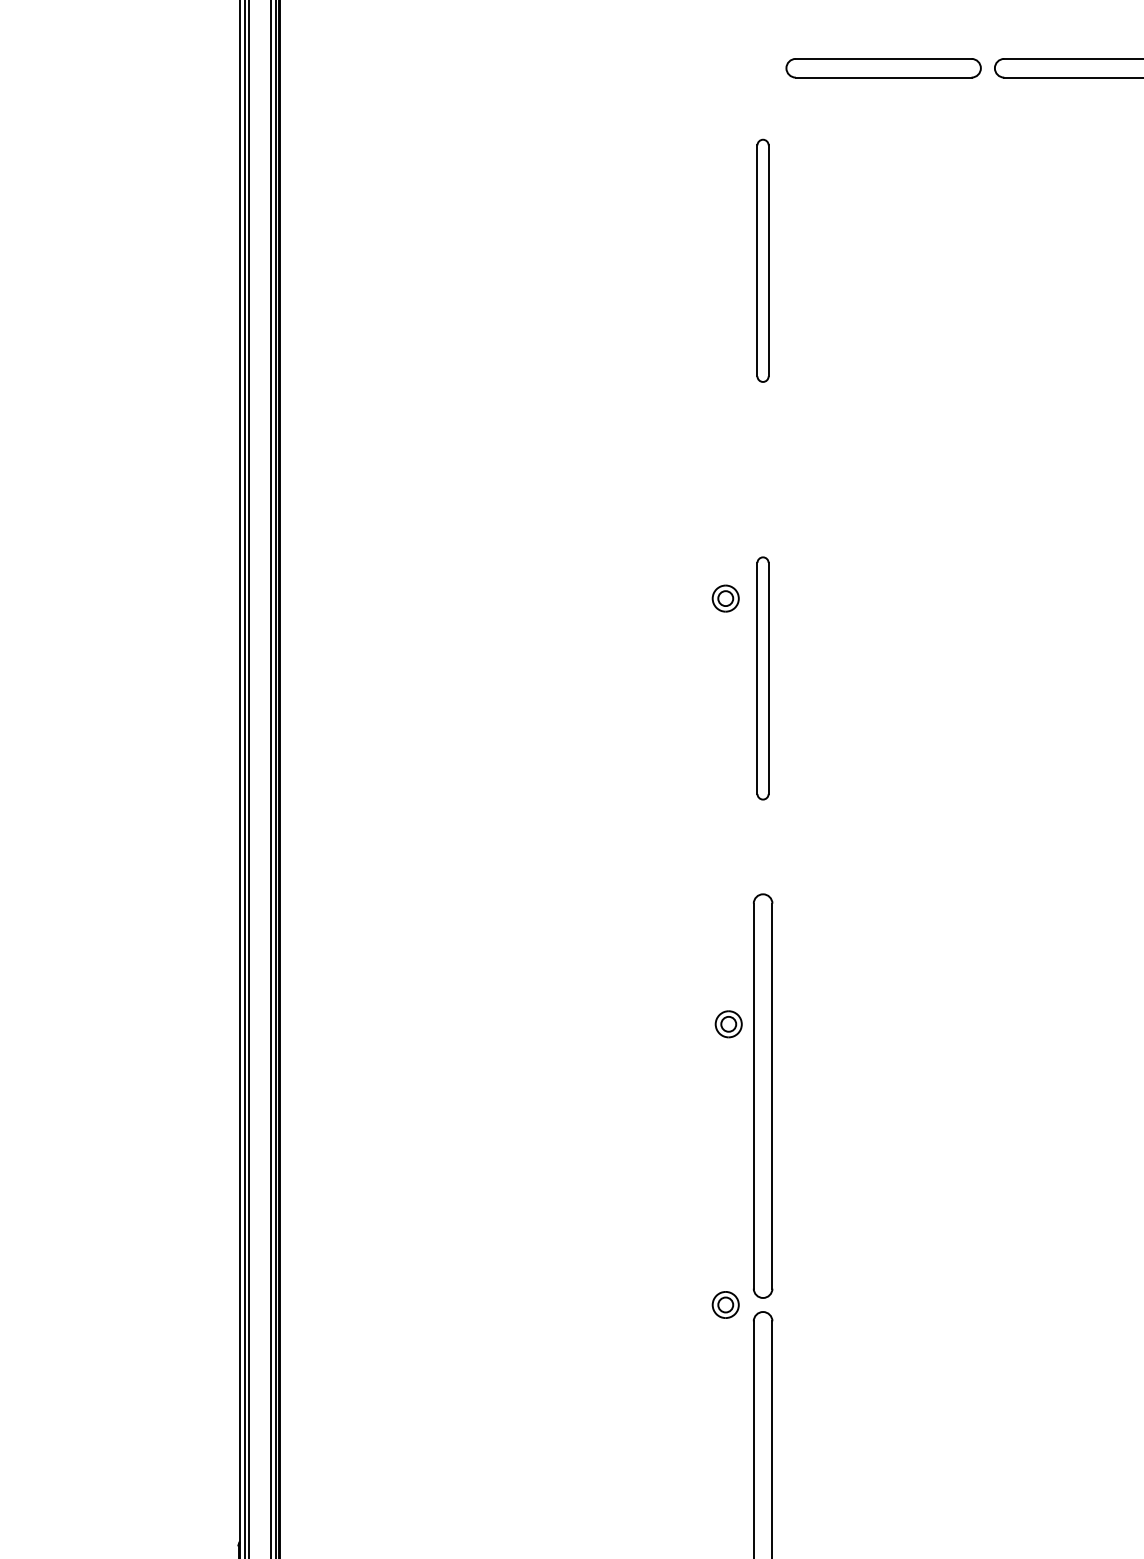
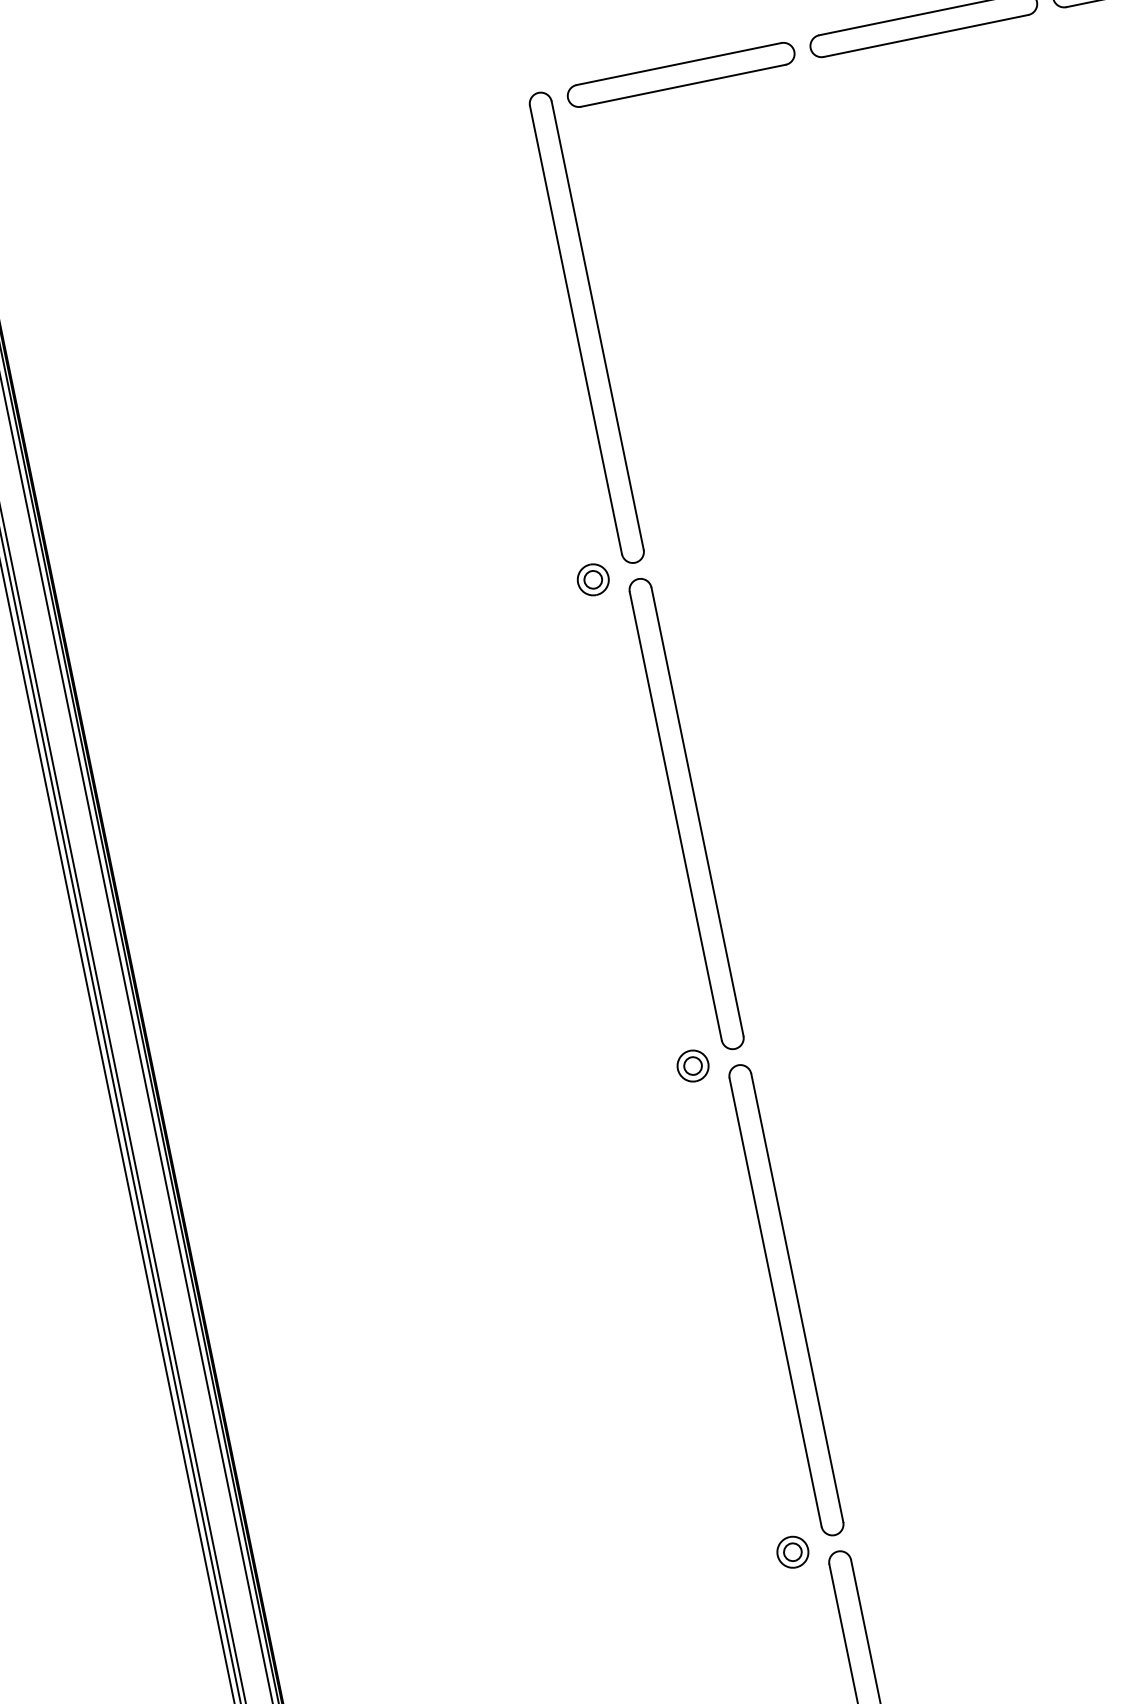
part: (762, 260) -> (586, 327), size x1.67
part: (725, 598) -> (592, 579), moved
part: (762, 678) -> (685, 814), size x1.67
part: (728, 1024) -> (692, 1066), moved

